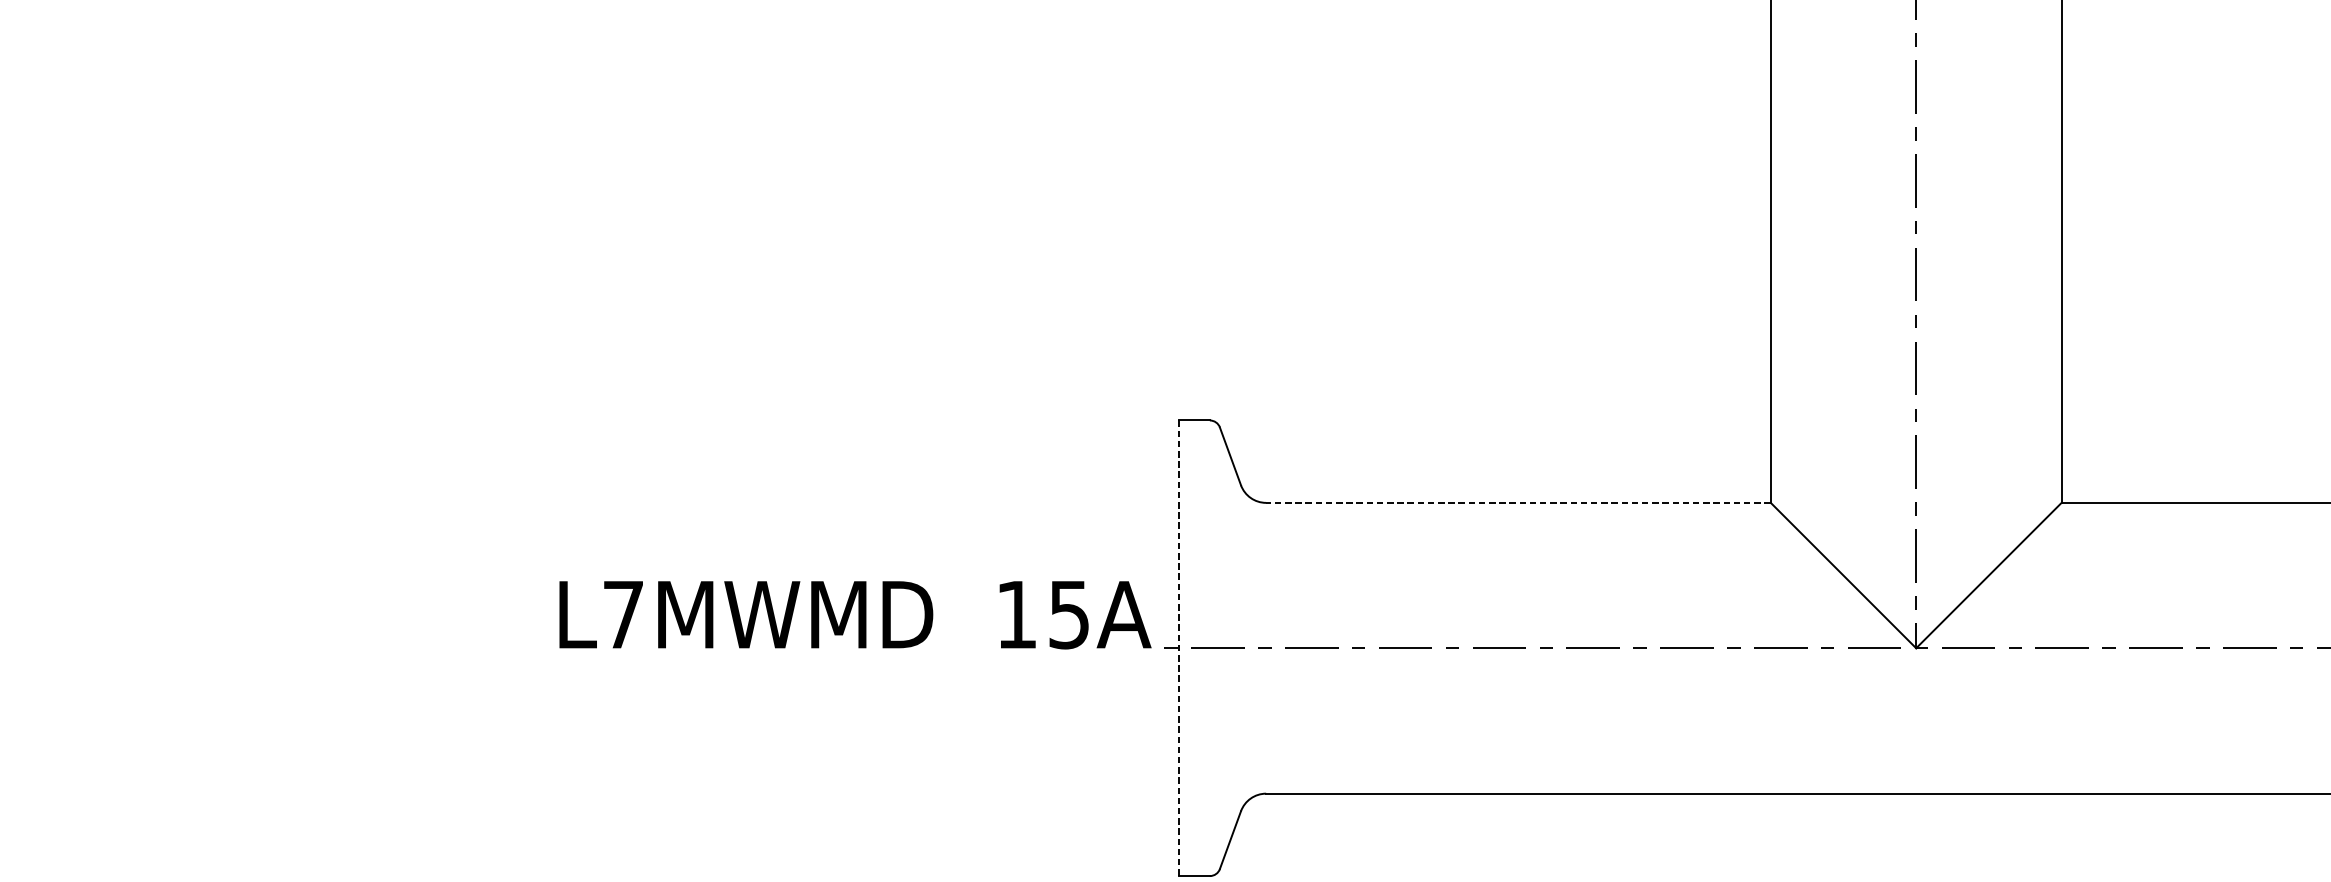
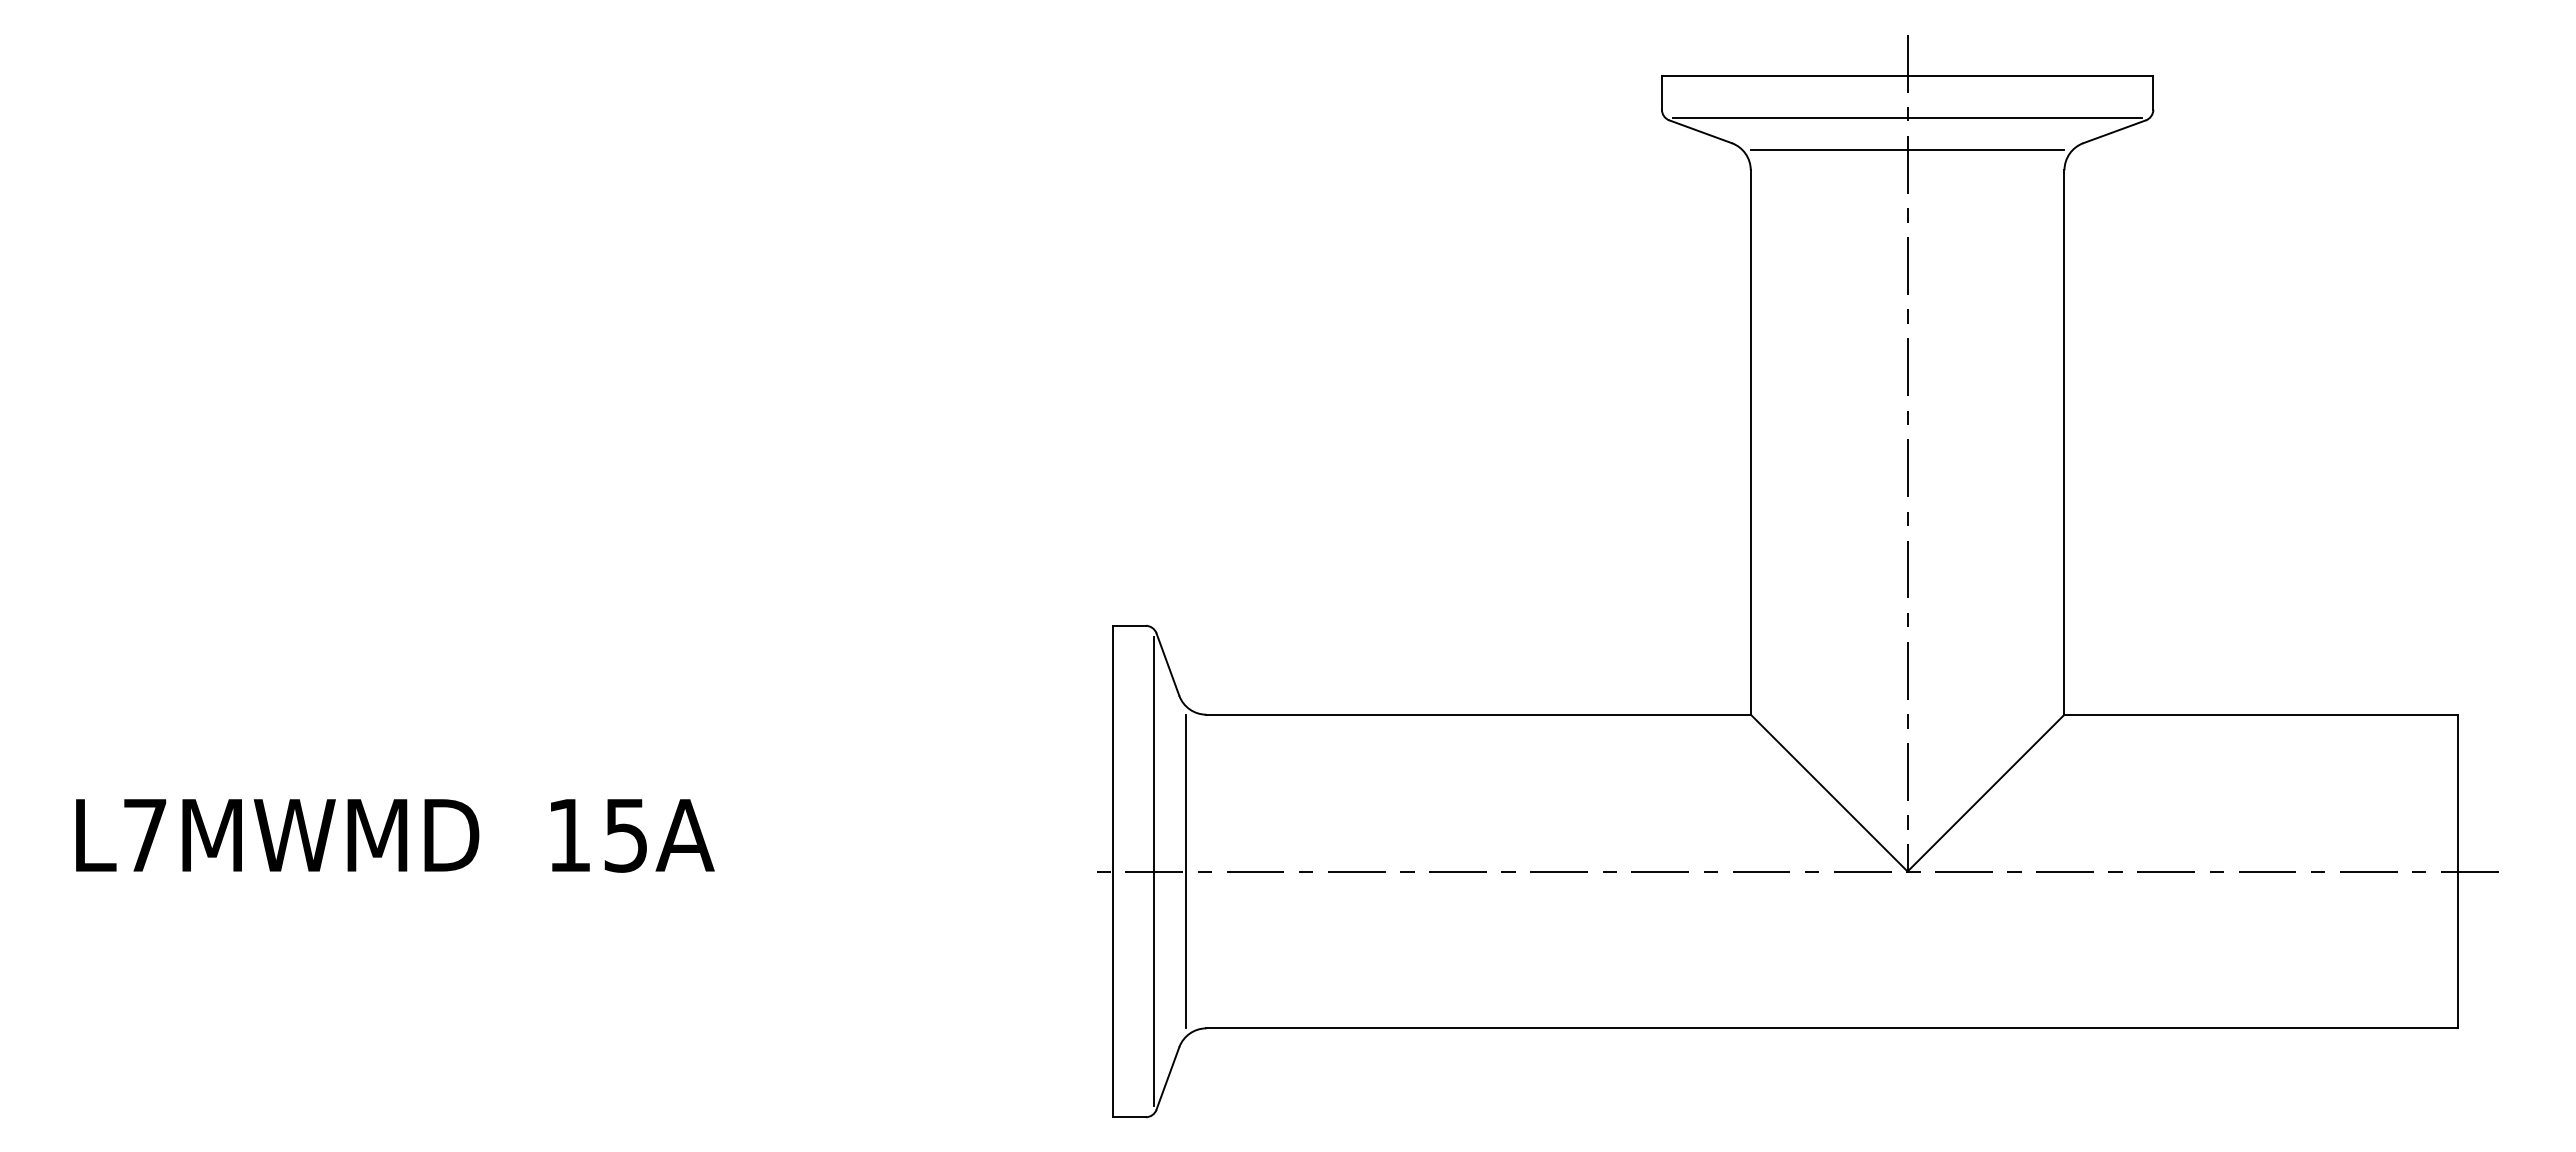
line: (1518, 502) -> (1478, 714), dashed -> solid
text: (855, 614) -> (395, 835), moved
line: (1179, 648) -> (1112, 871), dashed -> solid
line: (1217, 648) -> (1153, 871), added
line: (1247, 648) -> (1186, 871), added

